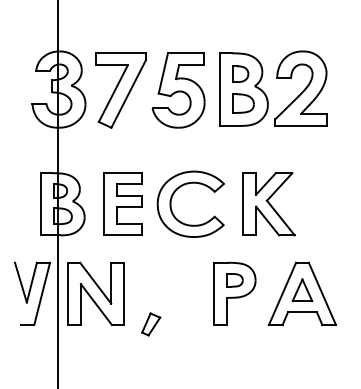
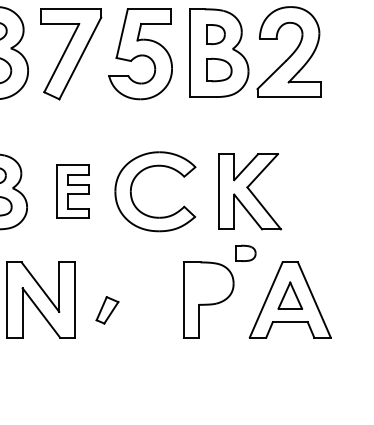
part: (122, 203) -> (72, 190), size x0.7
part: (234, 280) -> (245, 253), moved
part: (151, 324) -> (107, 310), moved

